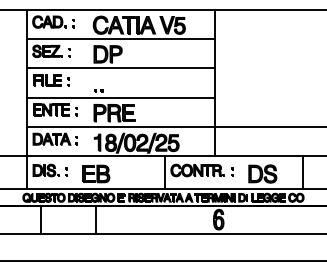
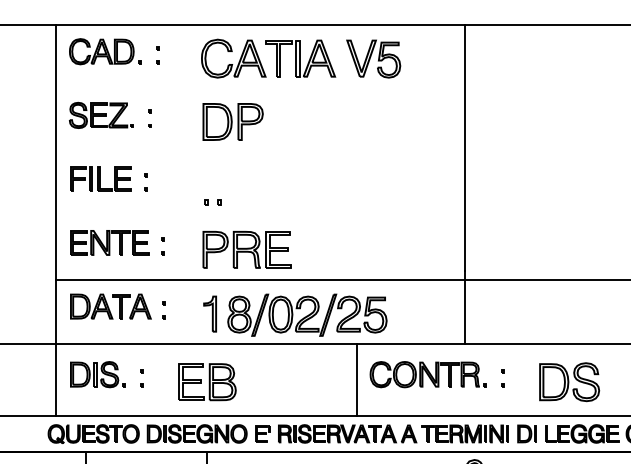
line: (120, 39) -> (260, 89), removed
line: (120, 68) -> (260, 152), removed
line: (120, 97) -> (260, 215), removed

